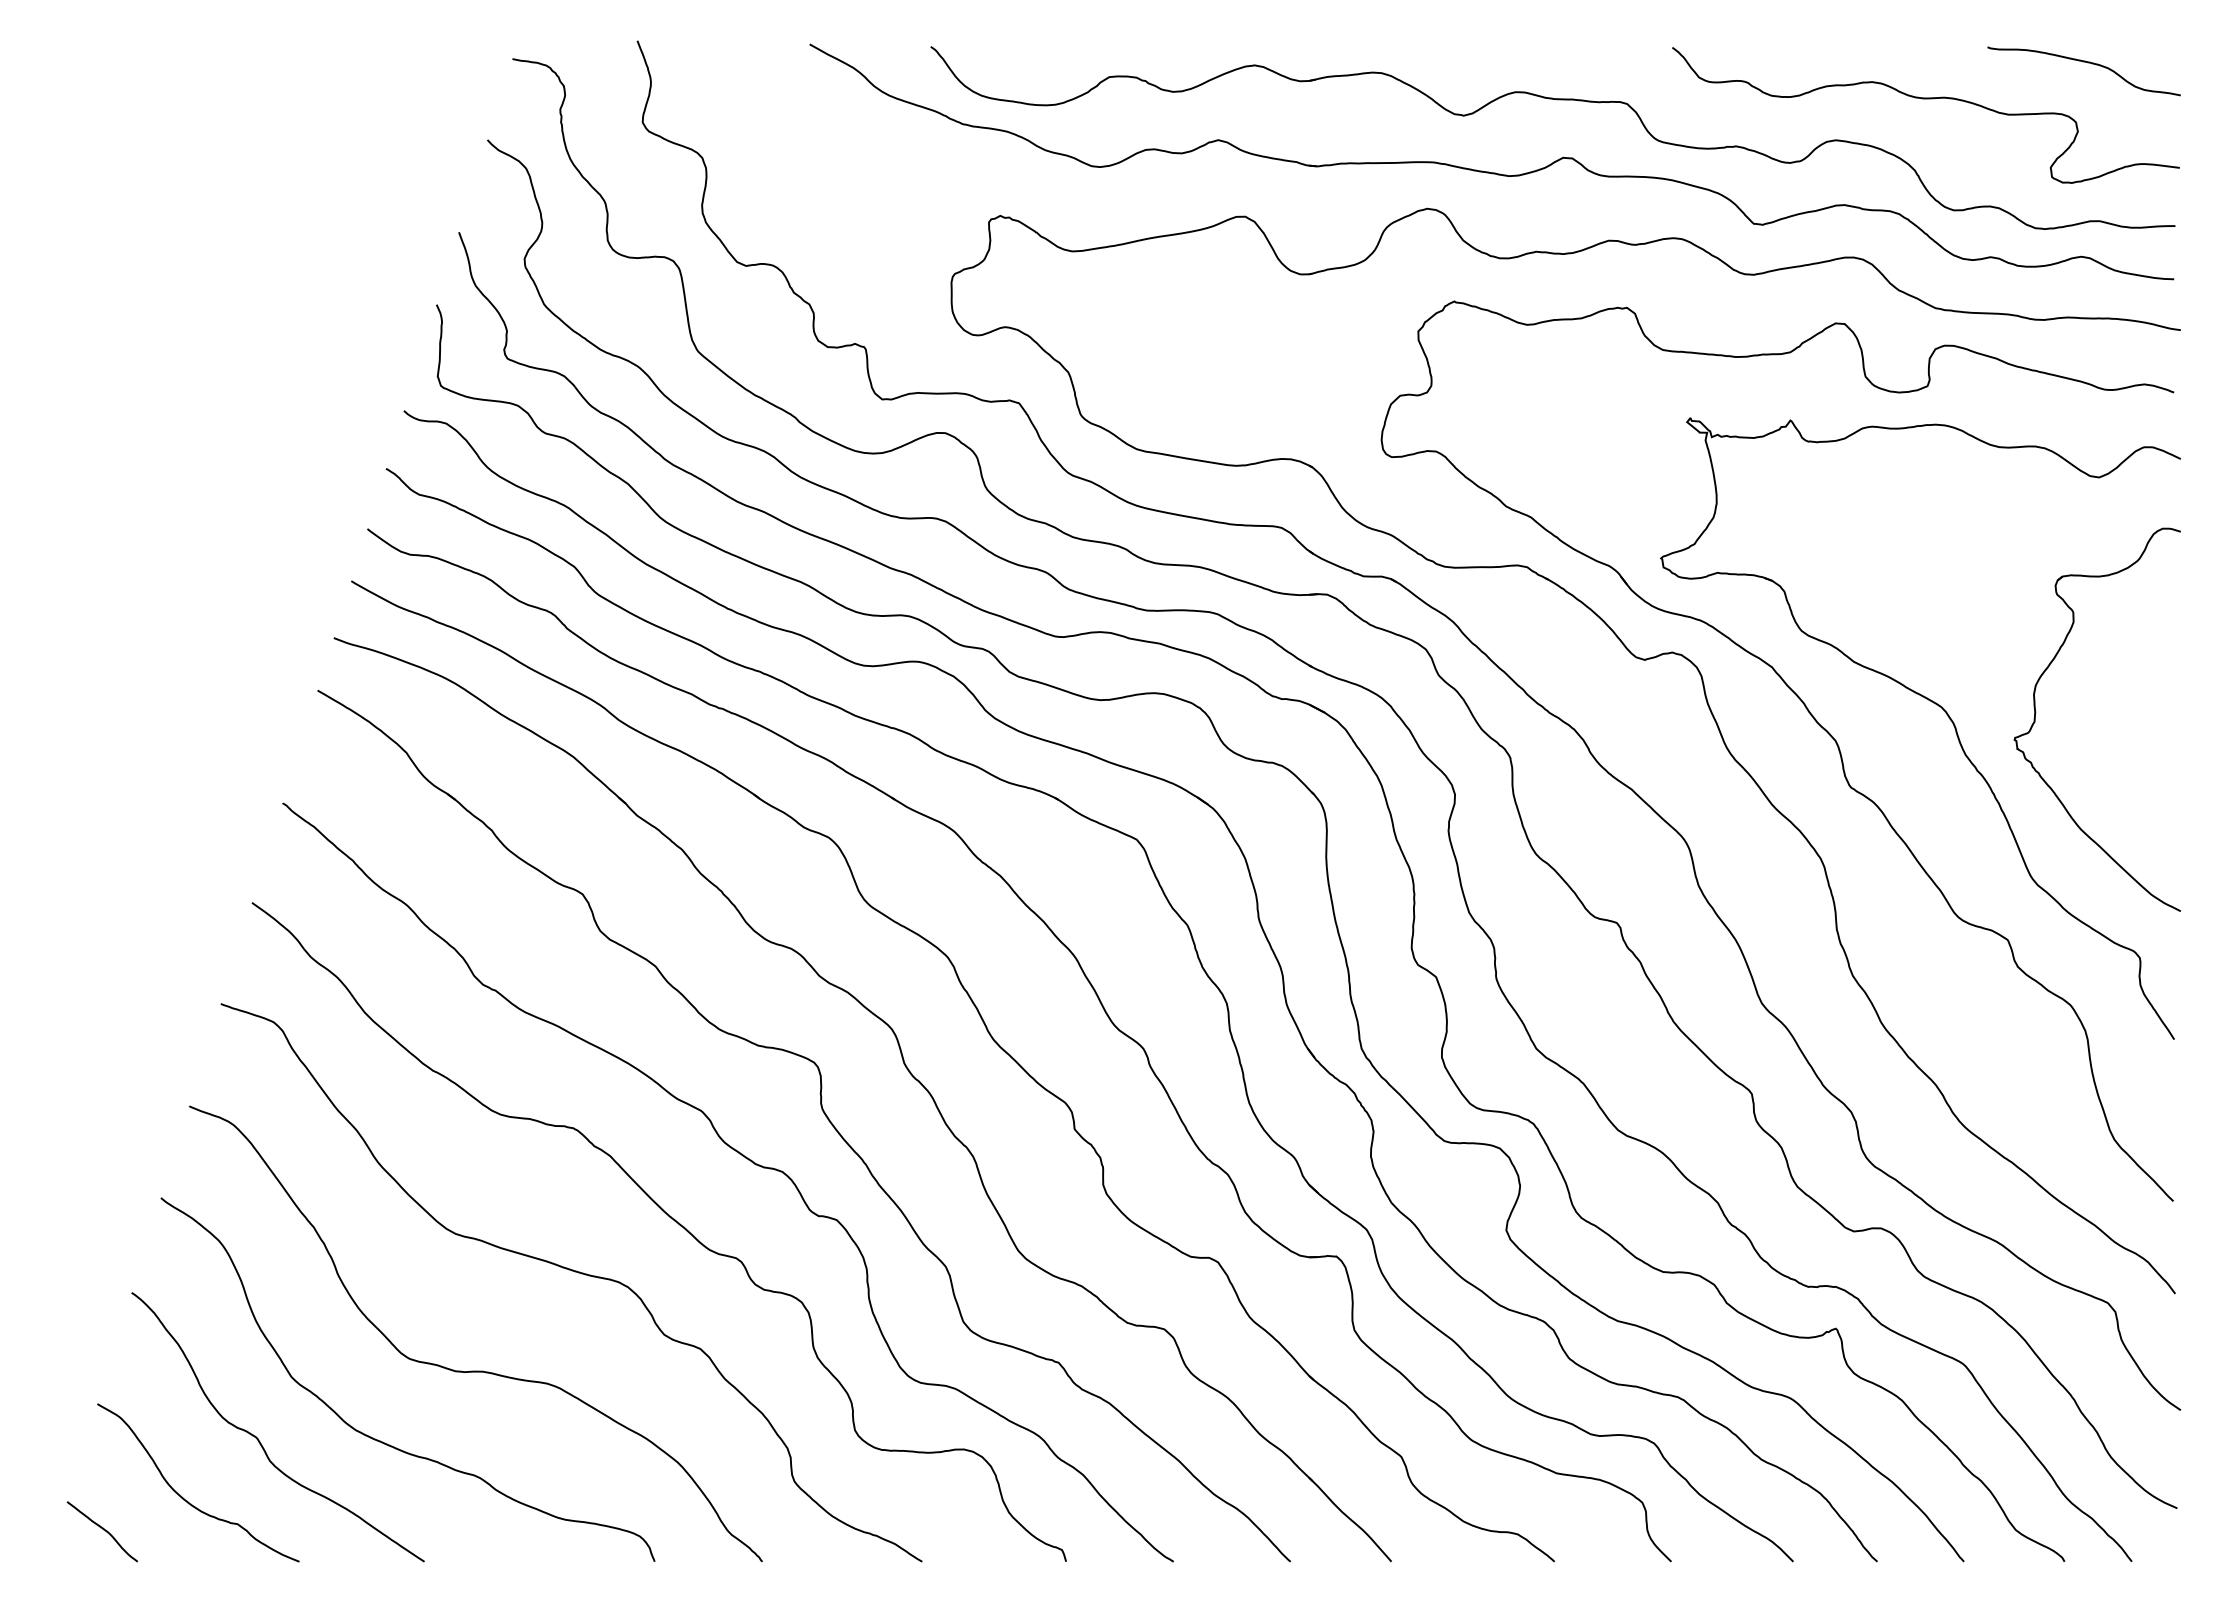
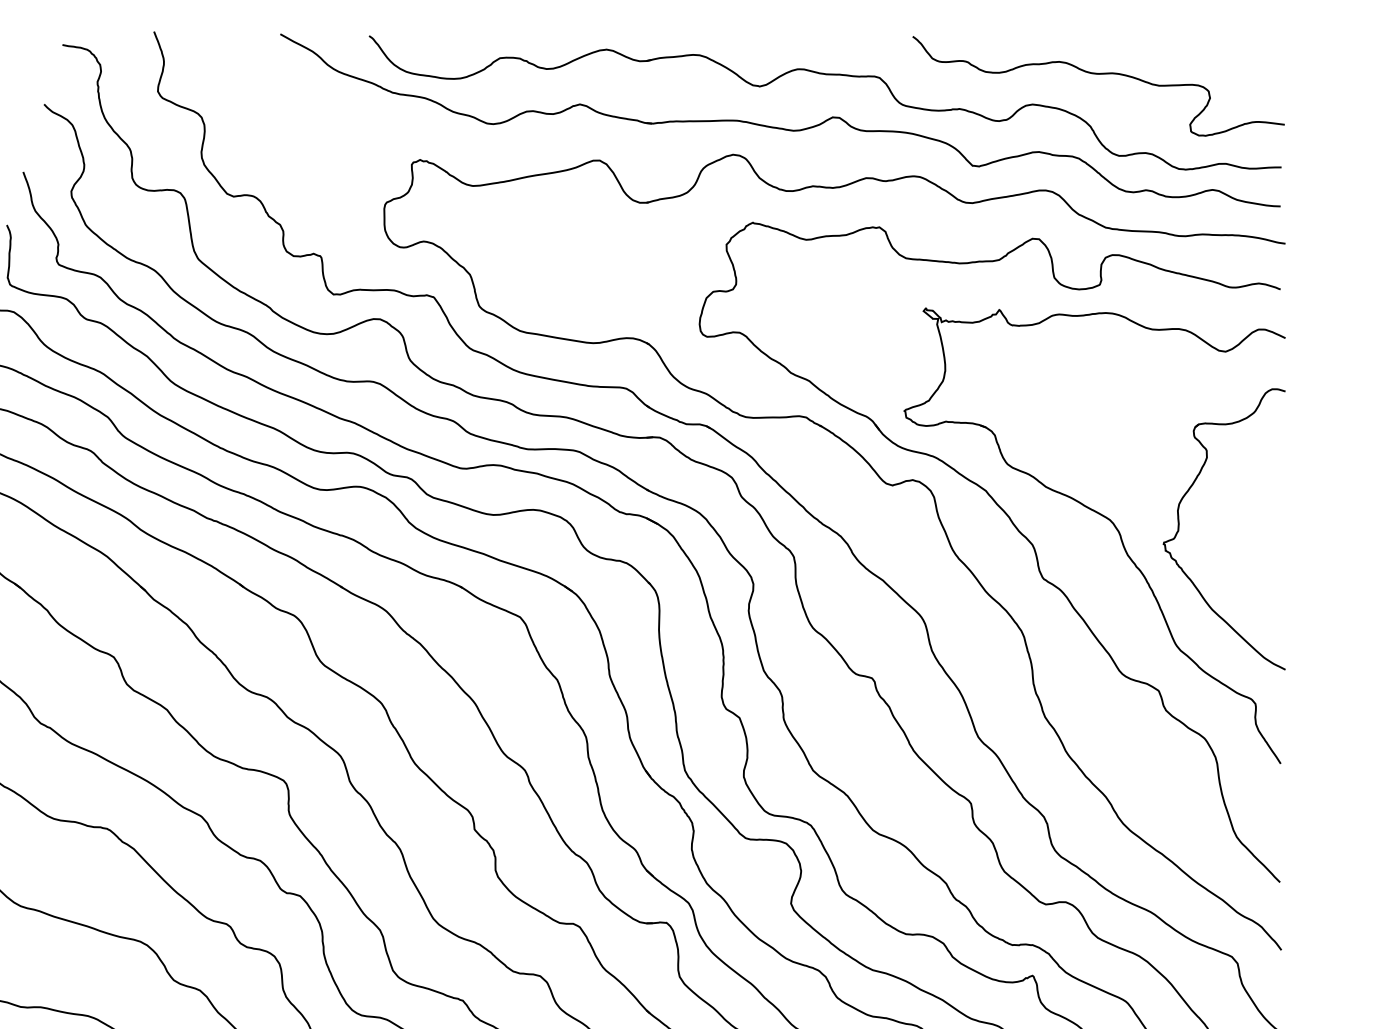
curve: (2087, 63) -> (1217, 48), removed

